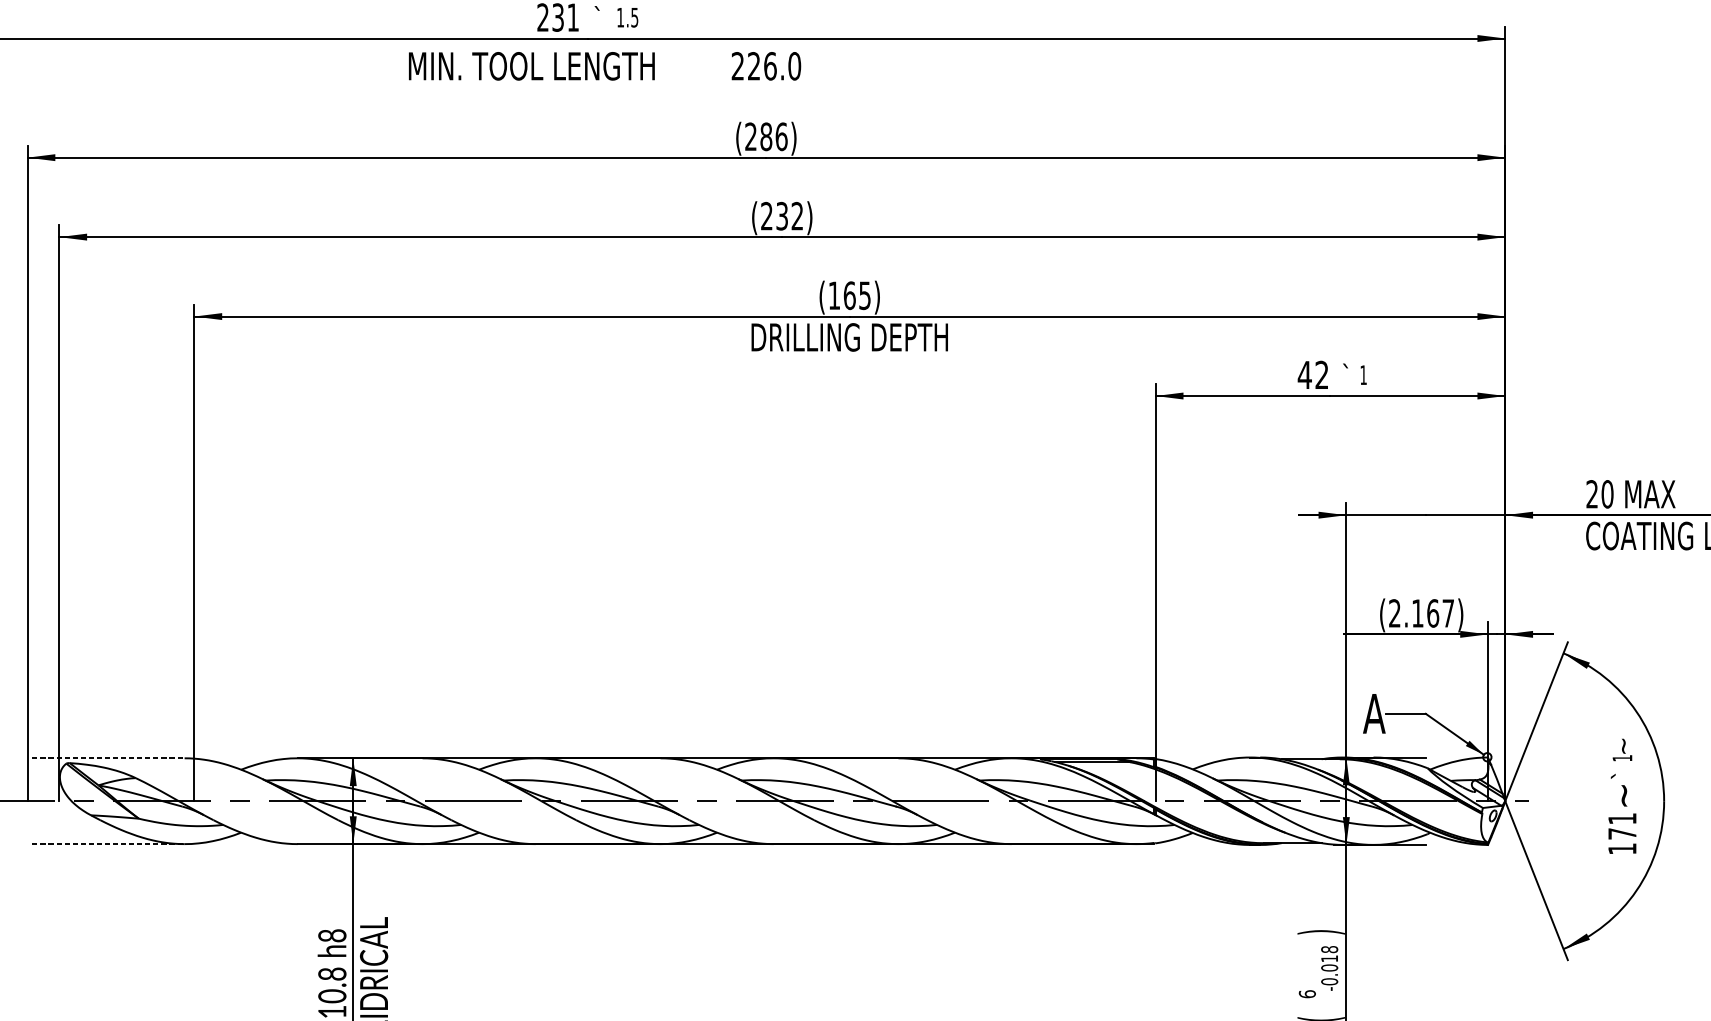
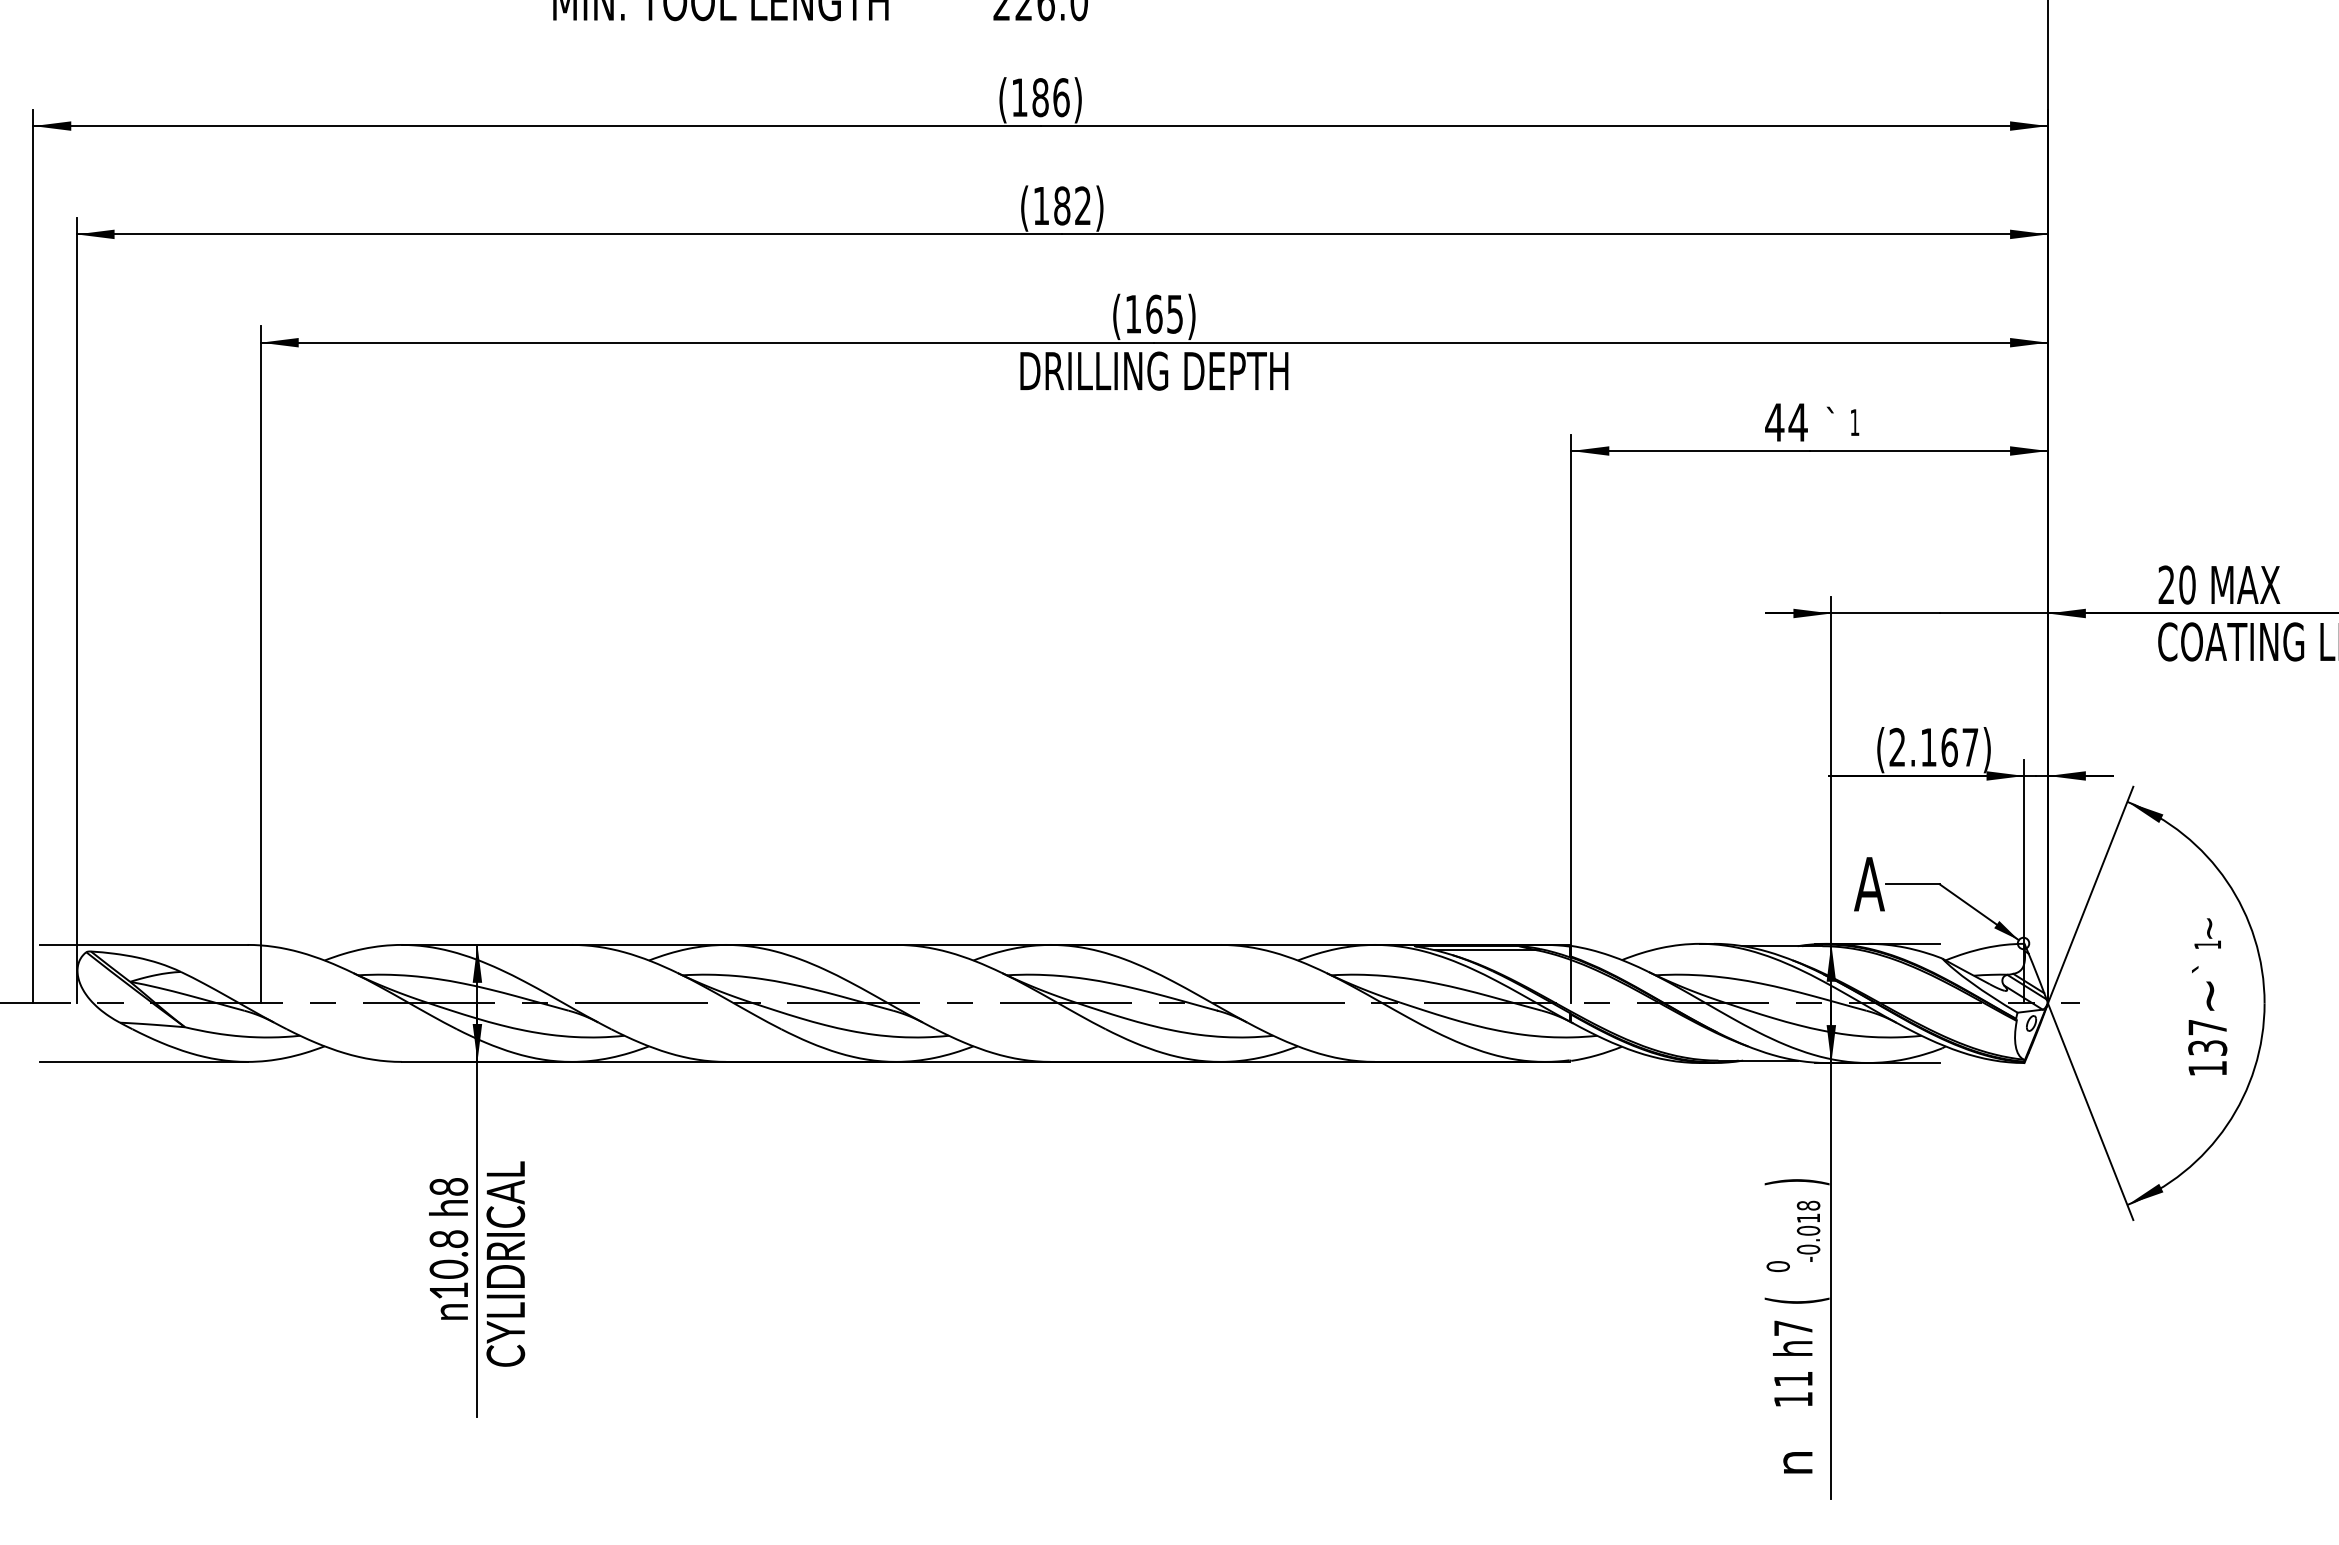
text: (750, 136) -> (1019, 97), (286) -> (186)
text: (774, 215) -> (1051, 205), (232) -> (182)
text: (1321, 375) -> (1797, 422), 42 -> 44
line: (108, 757) -> (143, 944), dashed -> solid
text: (1622, 826) -> (2207, 1037), 171 -> 137
line: (108, 843) -> (143, 1061), dashed -> solid
text: (1306, 994) -> (1777, 1266), 6 -> 0

